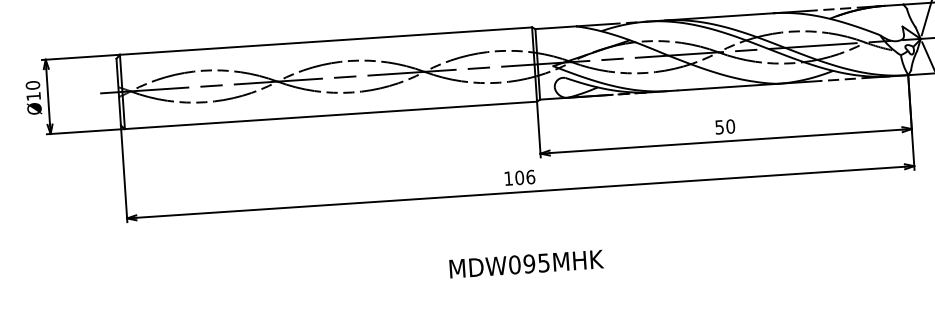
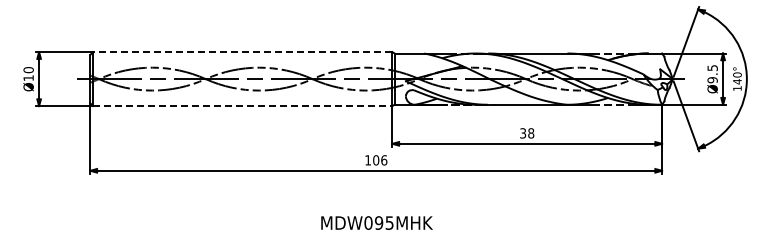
line: (325, 41) -> (242, 52), solid -> dashed
line: (330, 115) -> (242, 106), solid -> dashed
text: (725, 127) -> (527, 133), 50 -> 38

